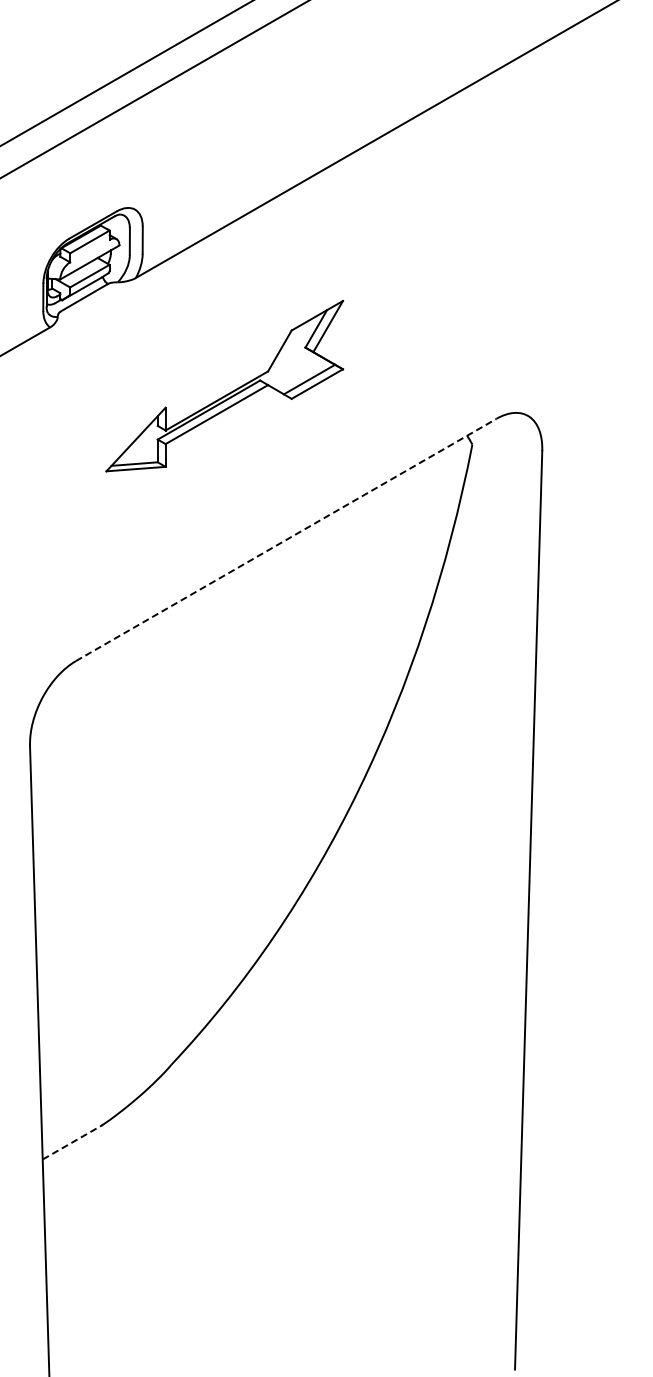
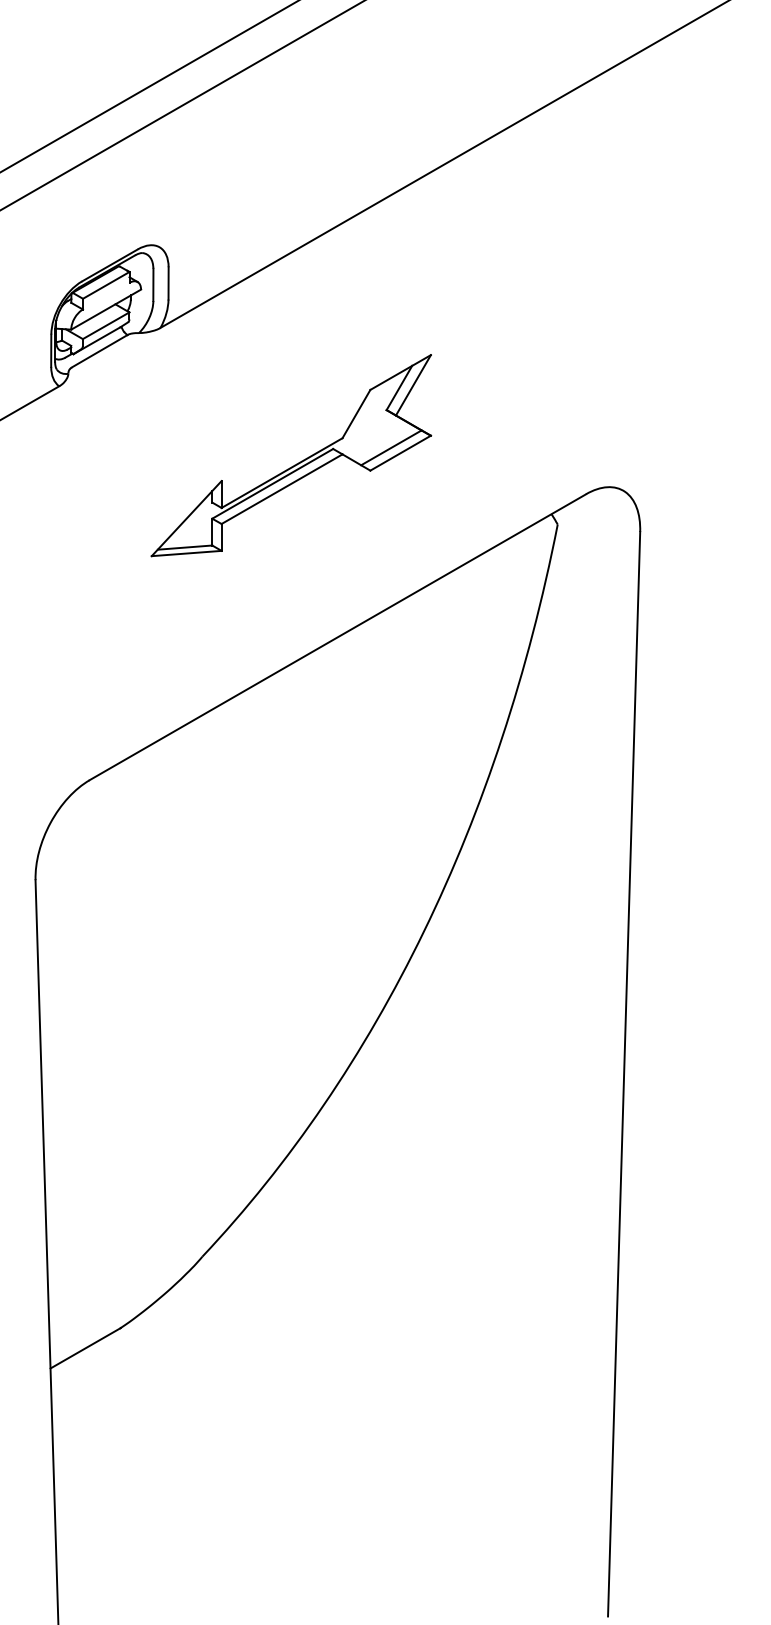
part: (227, 393) -> (294, 464), moved
line: (286, 540) -> (338, 637), dashed -> solid
line: (72, 1142) -> (85, 1348), dashed -> solid

